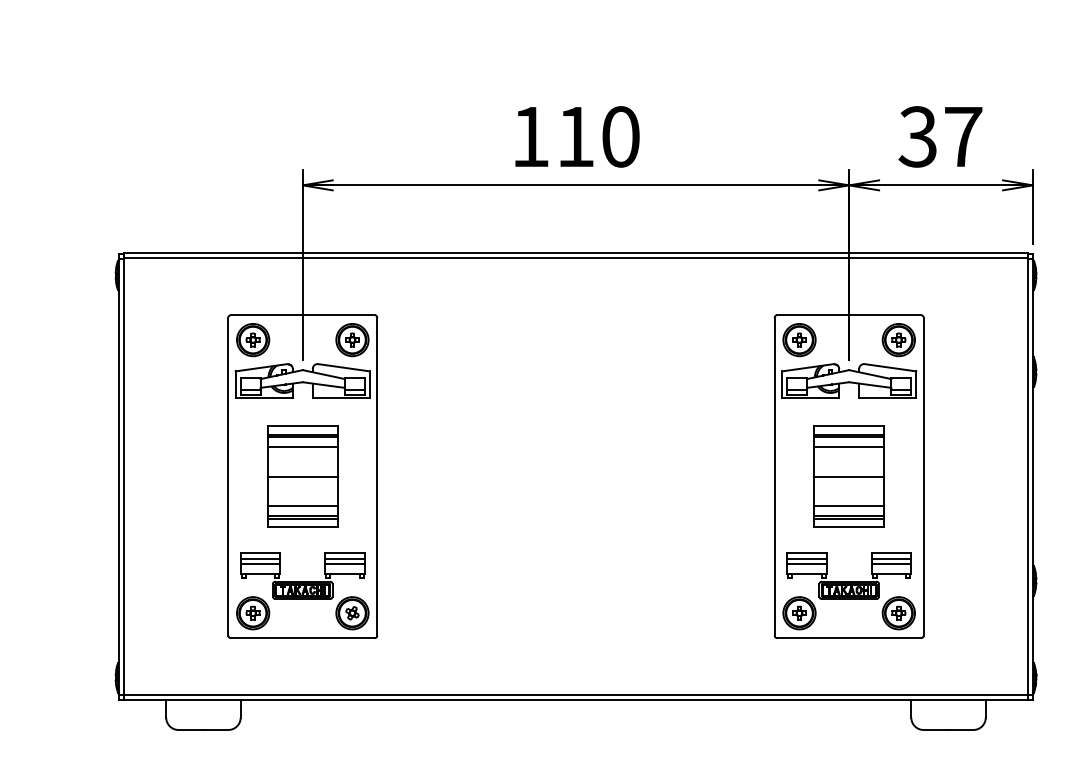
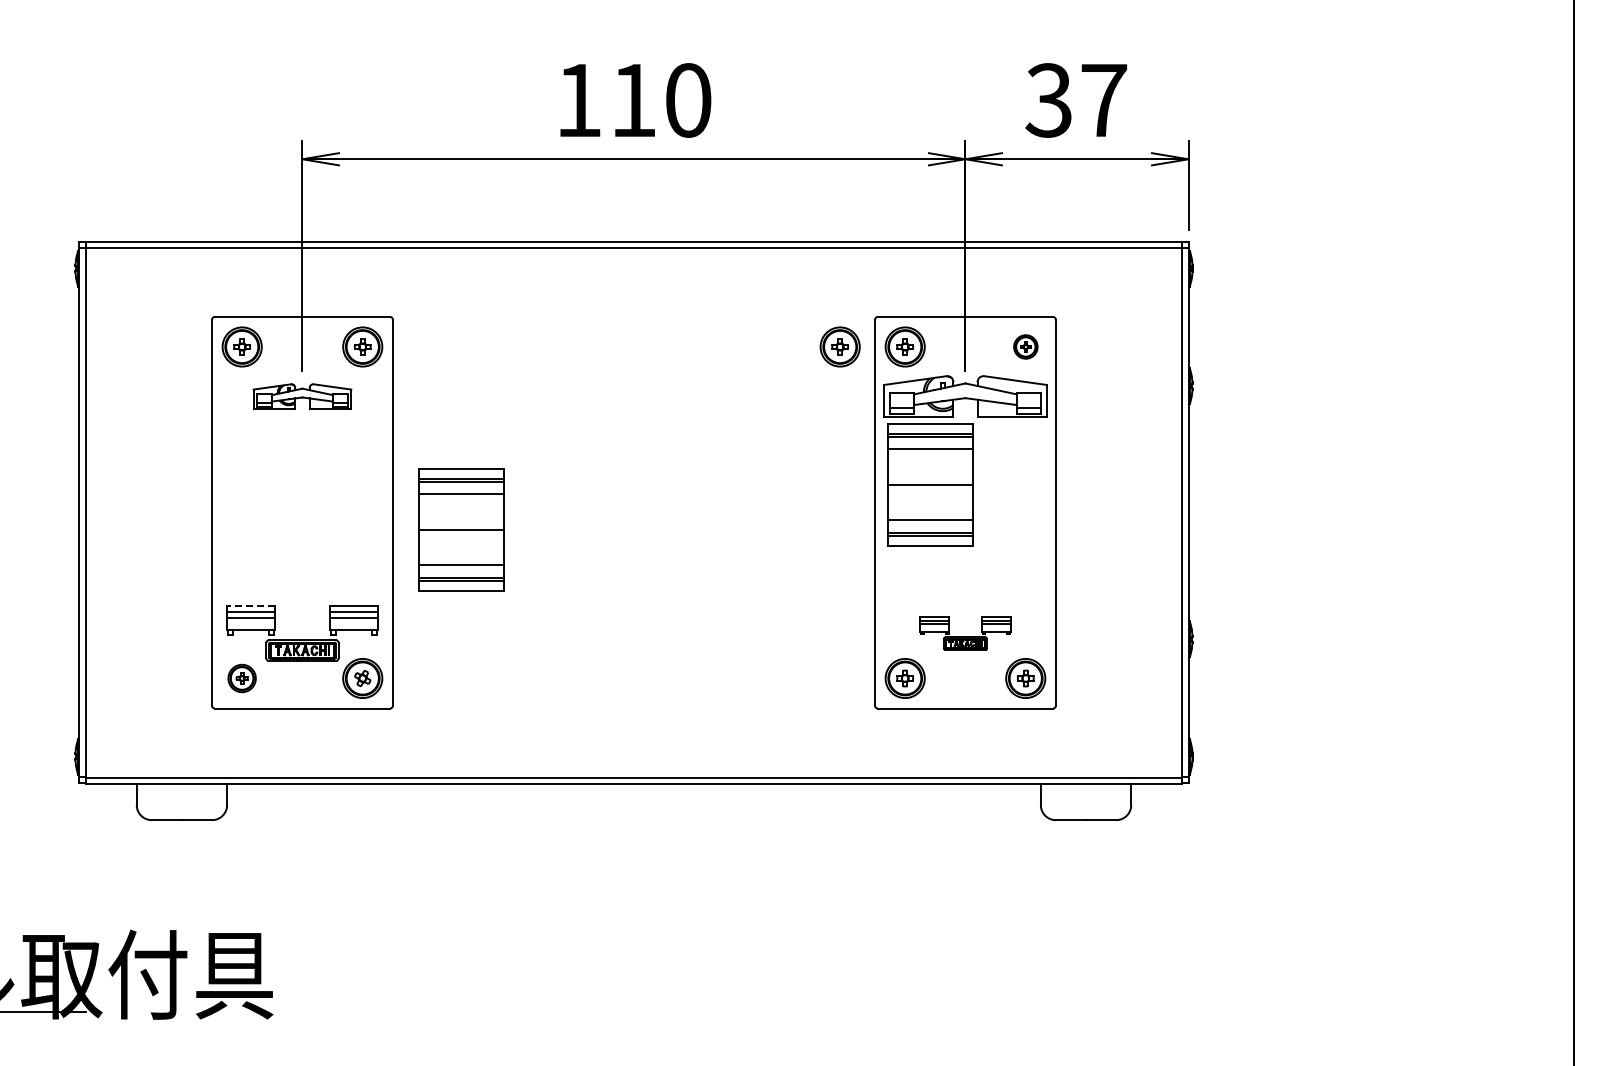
part: (745, 339) -> (839, 346), added
part: (898, 339) -> (1025, 346), size x0.6
part: (302, 380) -> (302, 396), size x0.6
part: (302, 476) -> (461, 529), moved
part: (849, 476) -> (930, 484), moved
line: (259, 553) -> (250, 605), solid -> dashed
part: (849, 576) -> (965, 633), size x0.6
part: (252, 613) -> (241, 678), size x0.7

